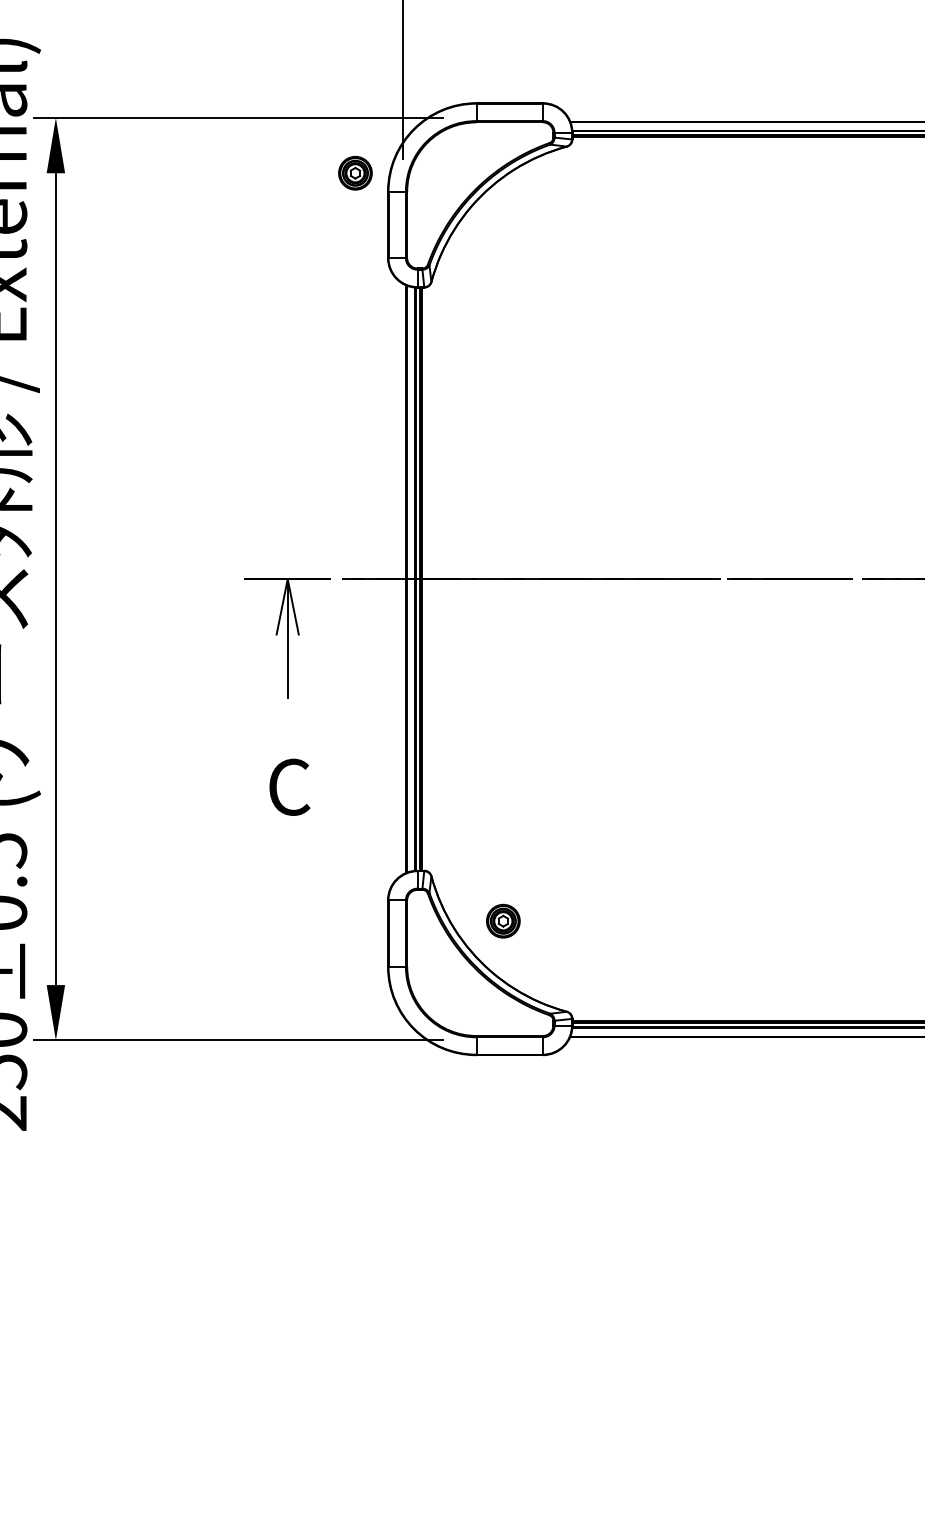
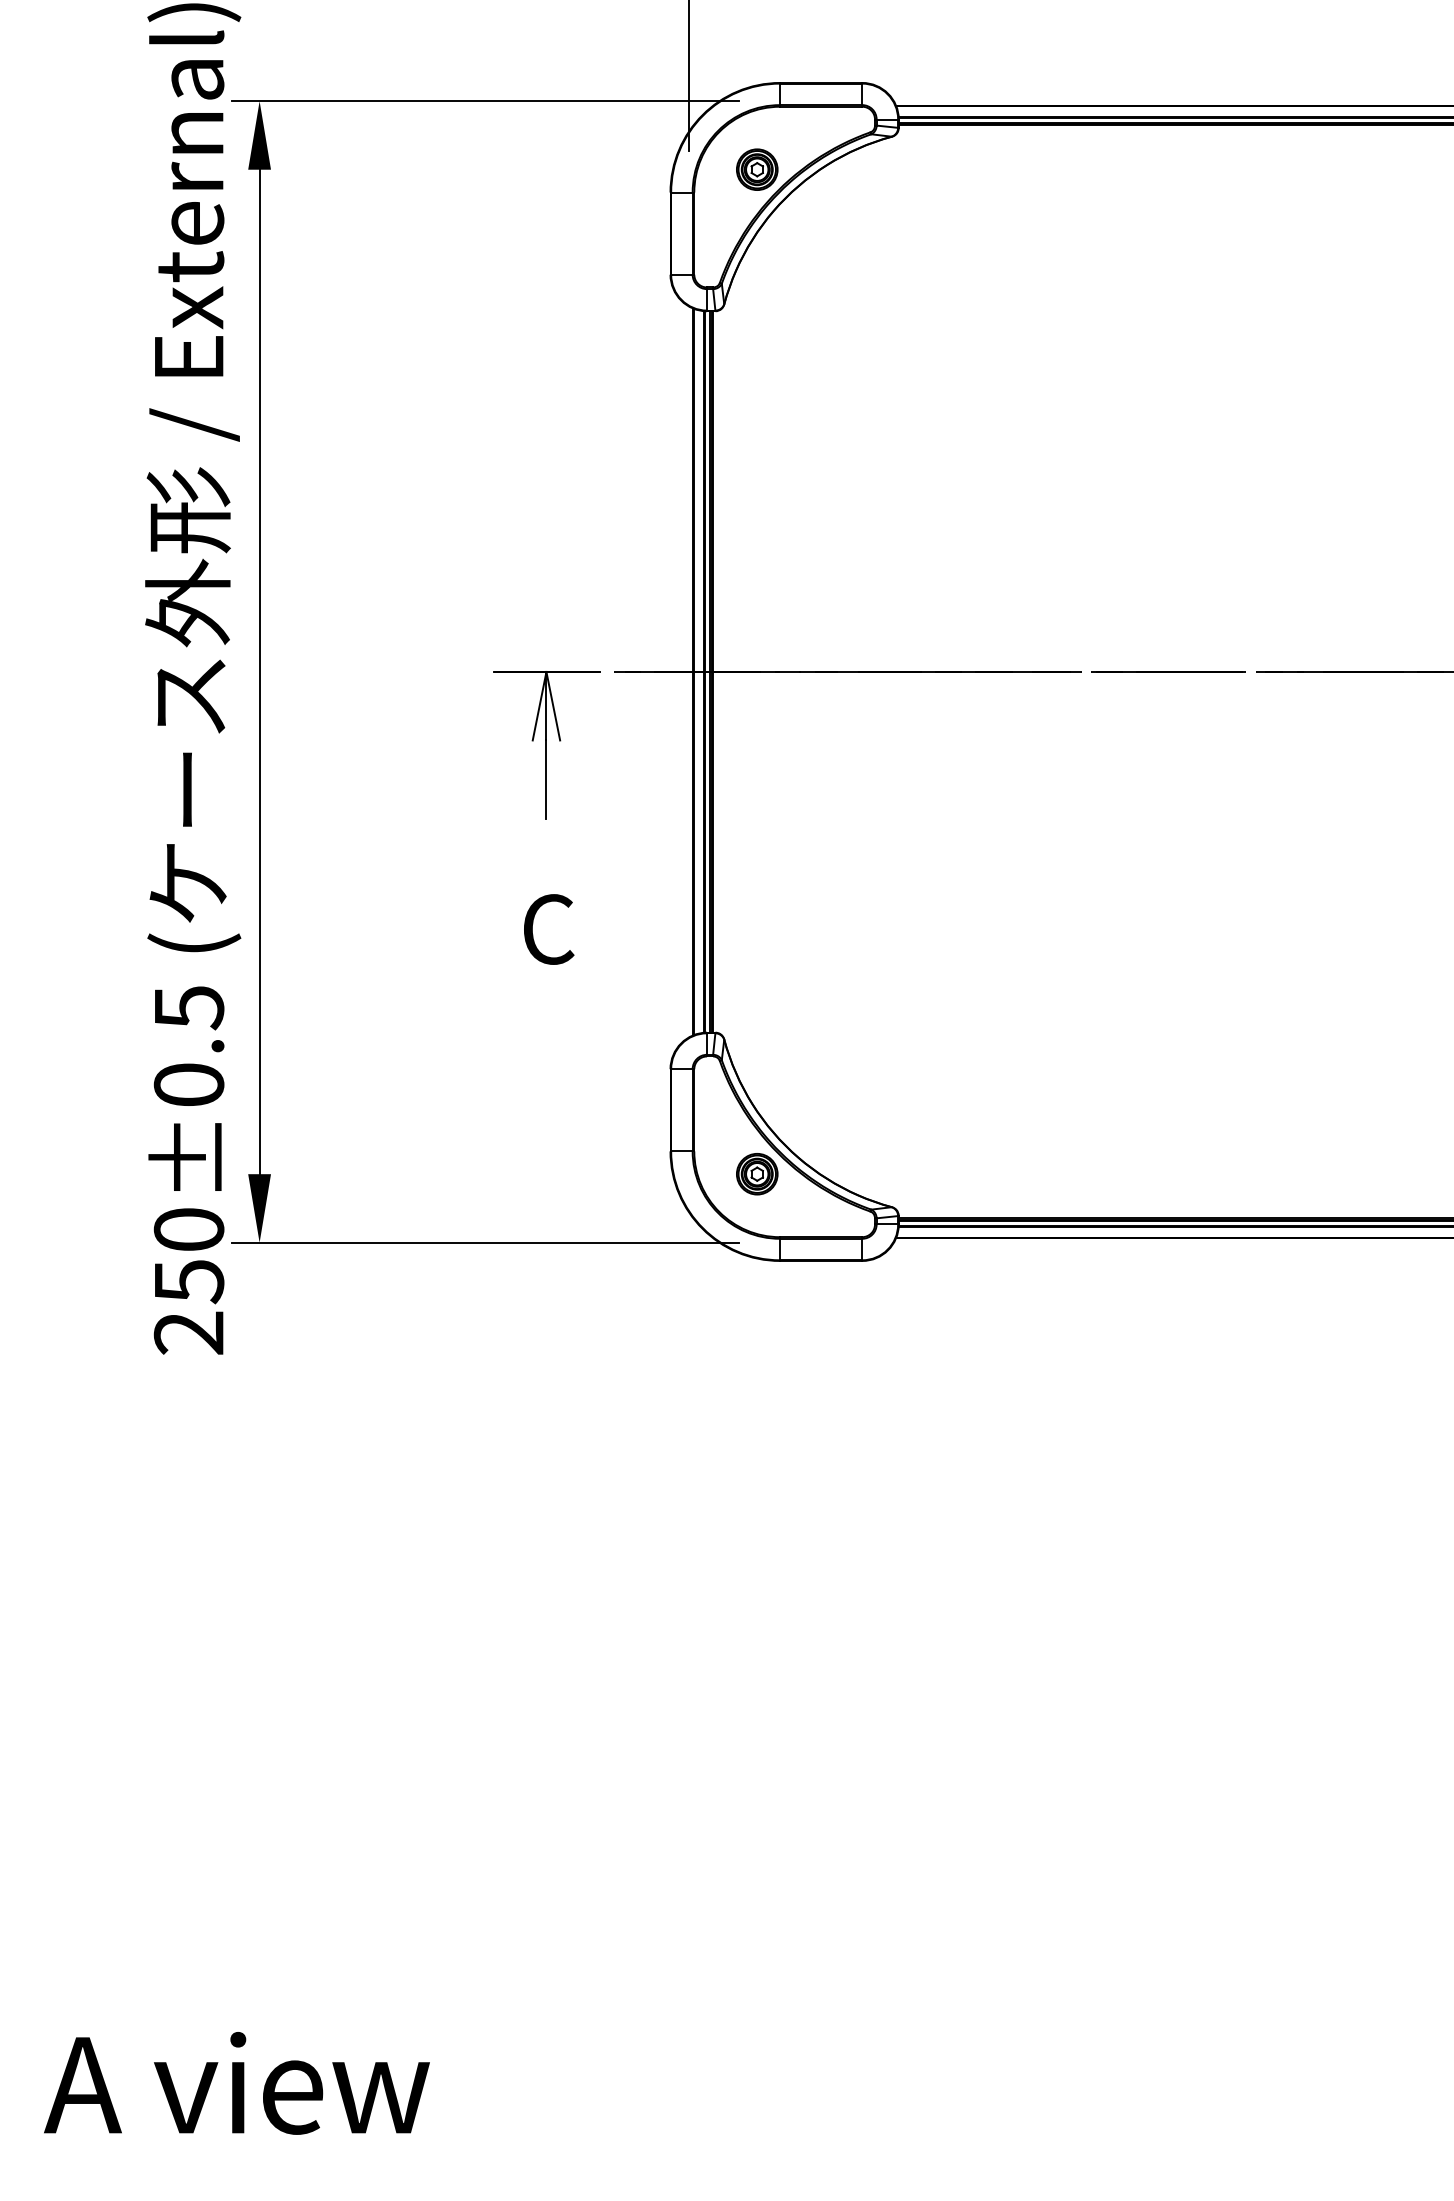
part: (355, 173) -> (757, 169), moved
part: (503, 921) -> (757, 1174), moved

